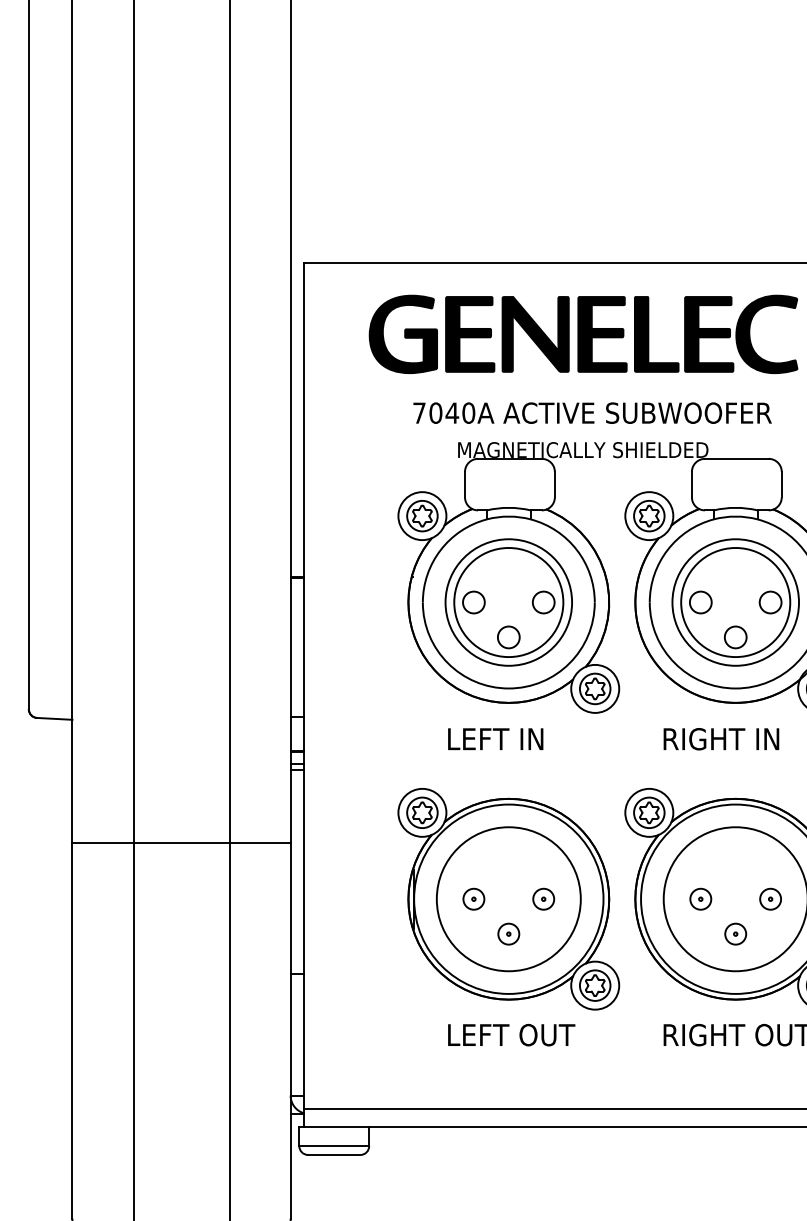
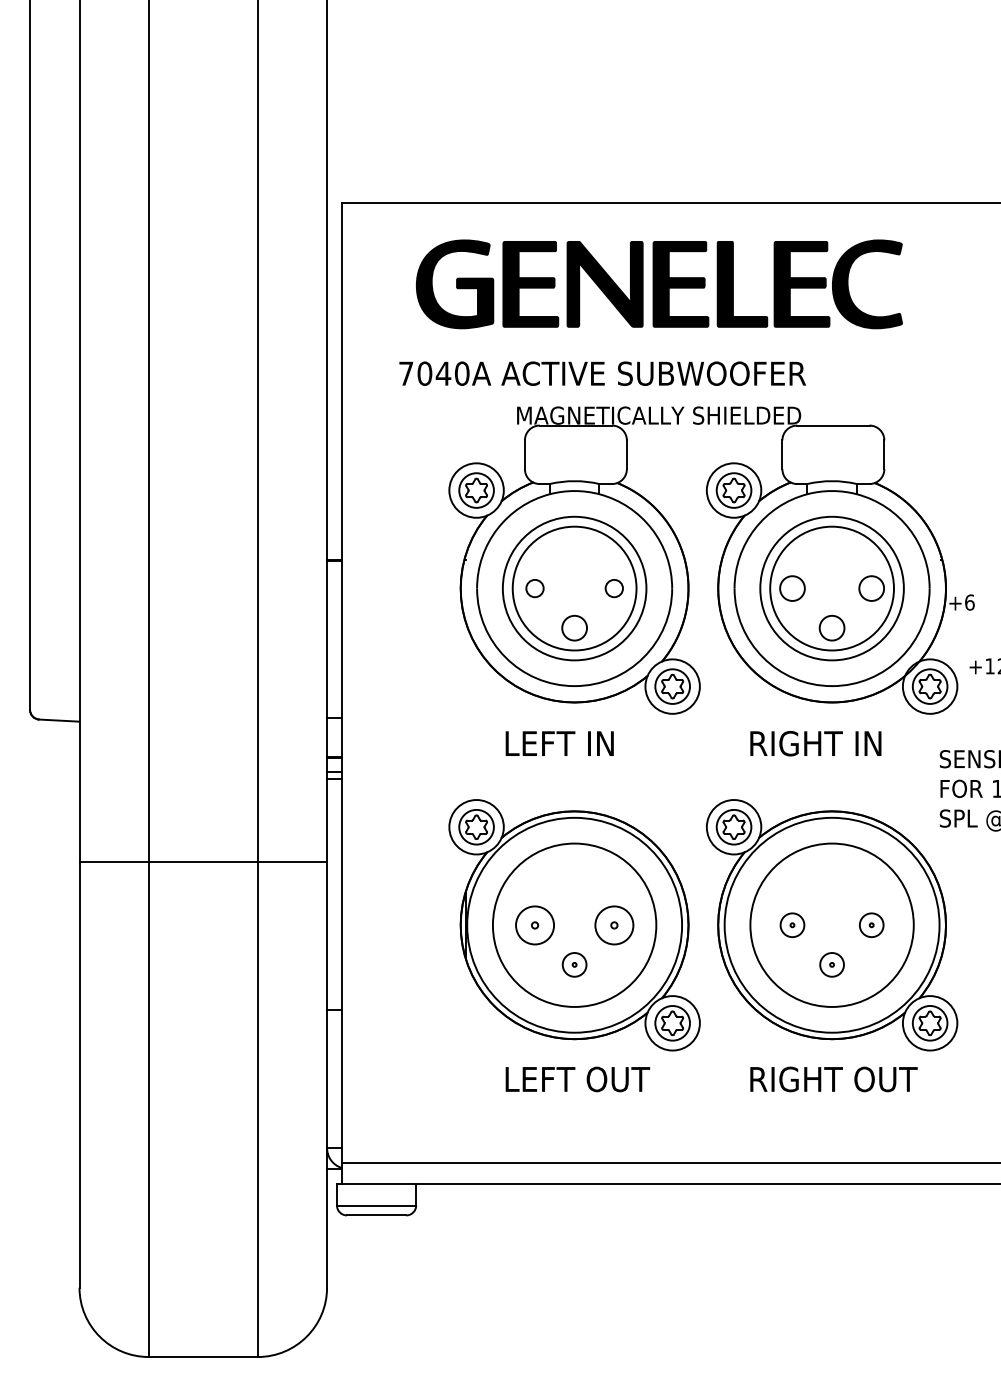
text: (592, 412) -> (602, 373), moved
circle: (473, 602) -> (534, 588), size x0.7
circle: (543, 602) -> (614, 588), size x0.7
part: (473, 898) -> (534, 924), size x1.6
part: (543, 898) -> (613, 924), size x1.6

